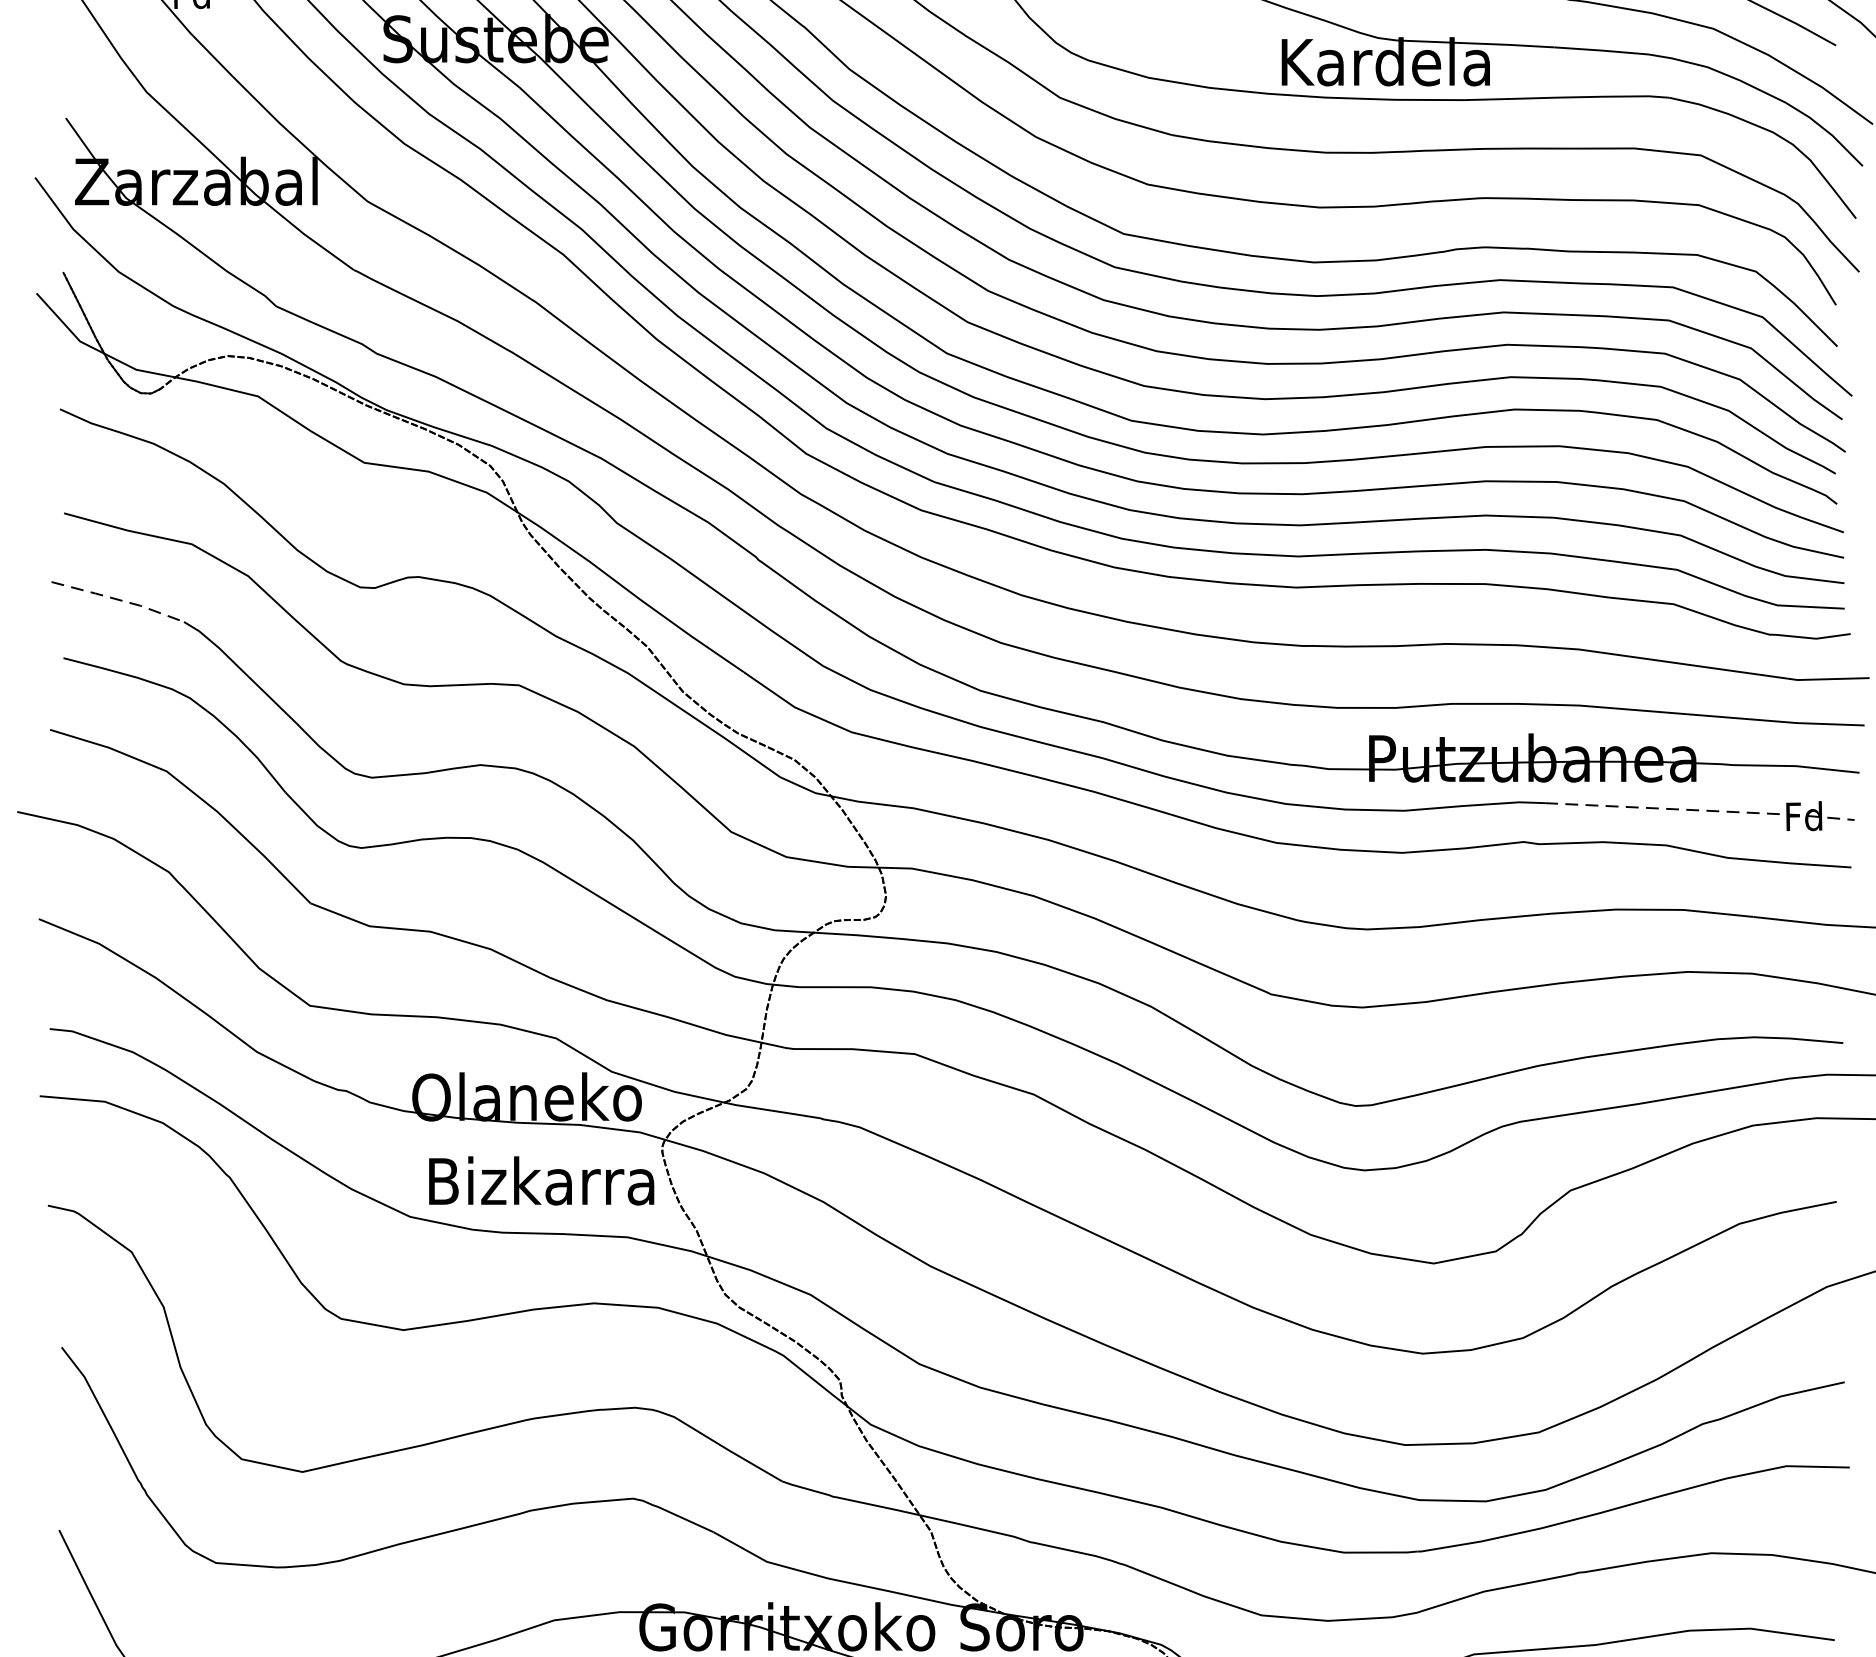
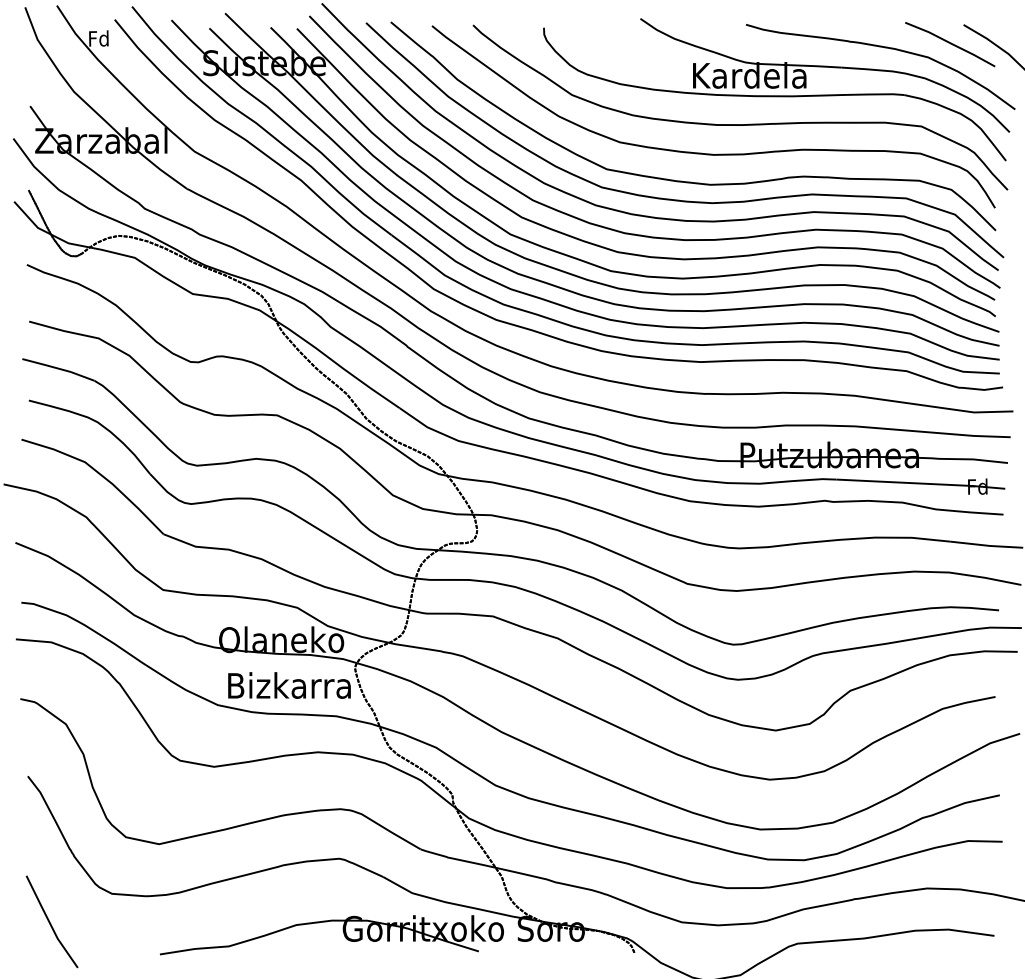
line: (119, 599) -> (59, 368), dashed -> solid
line: (1702, 810) -> (922, 483), dashed -> solid

